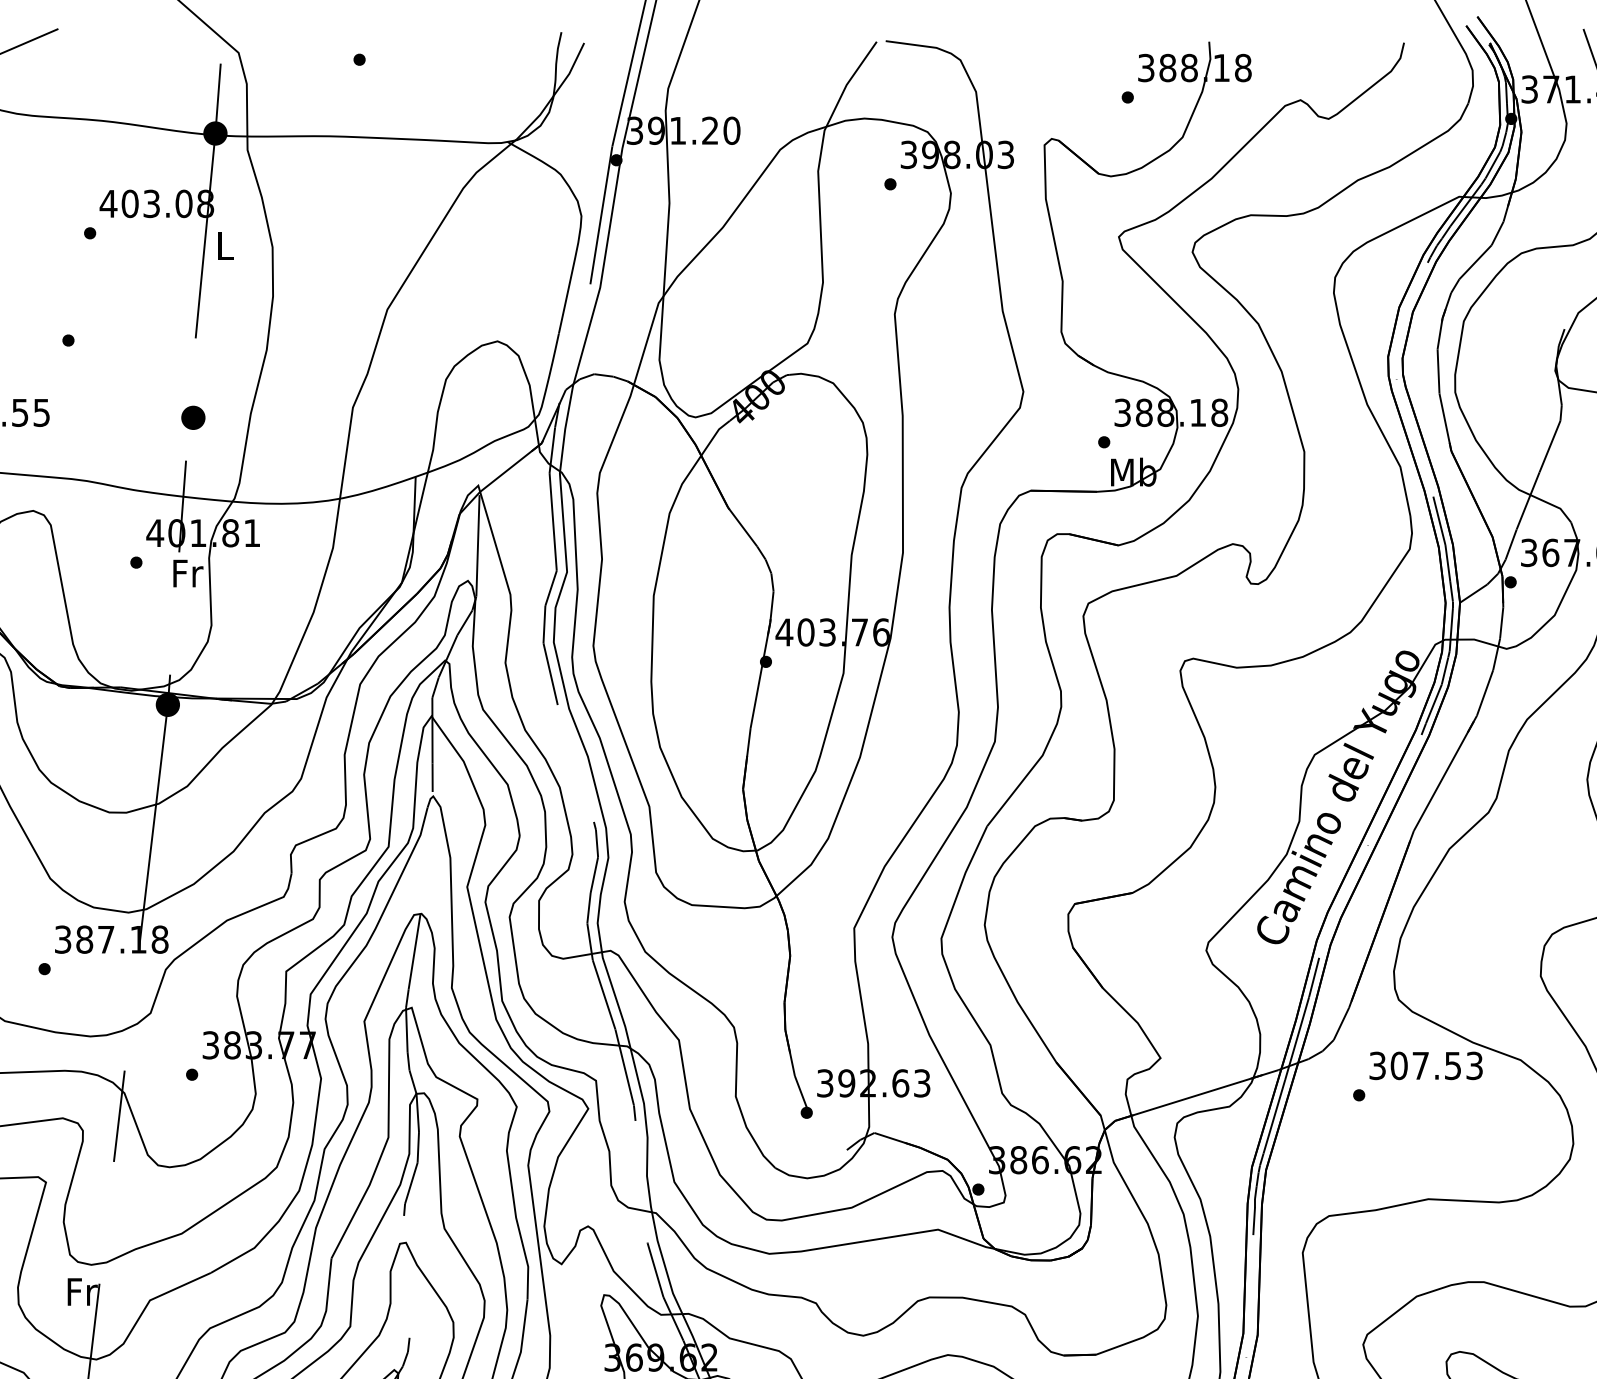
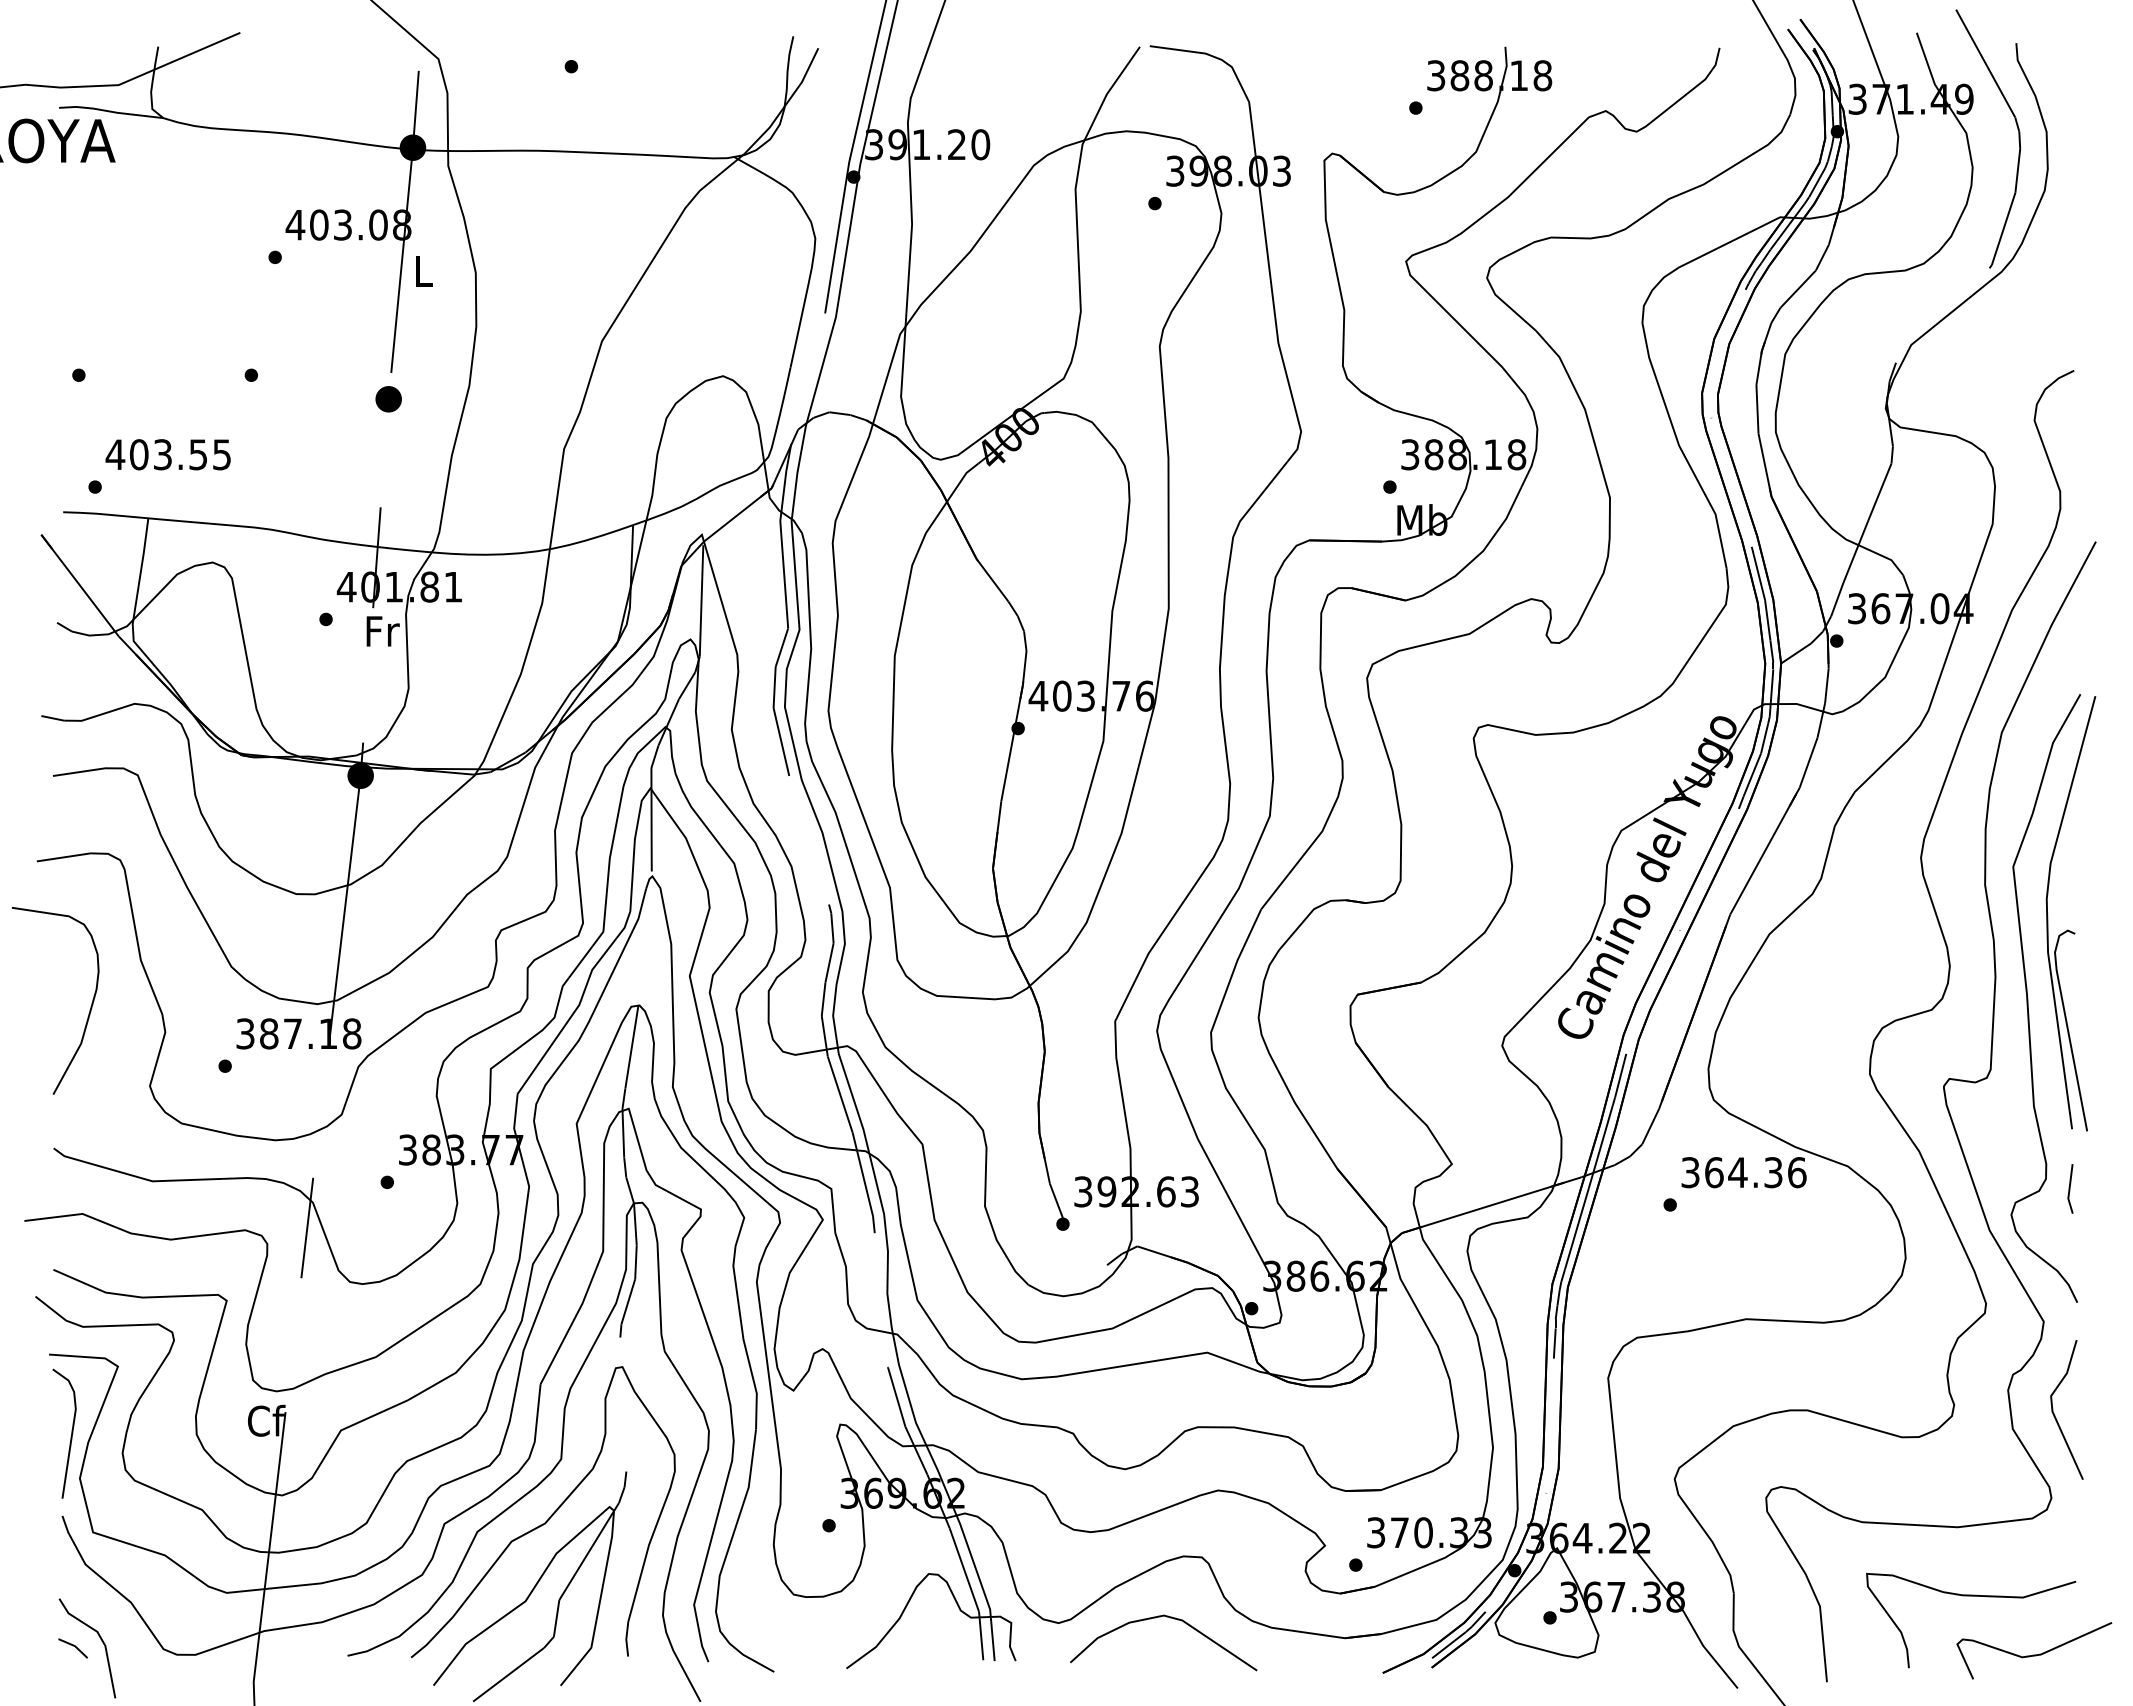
part: (193, 418) -> (388, 399), moved
text: (1436, 1065) -> (1755, 1172), 307.53 -> 364.36
text: (82, 1291) -> (266, 1420), Fr -> Cf

